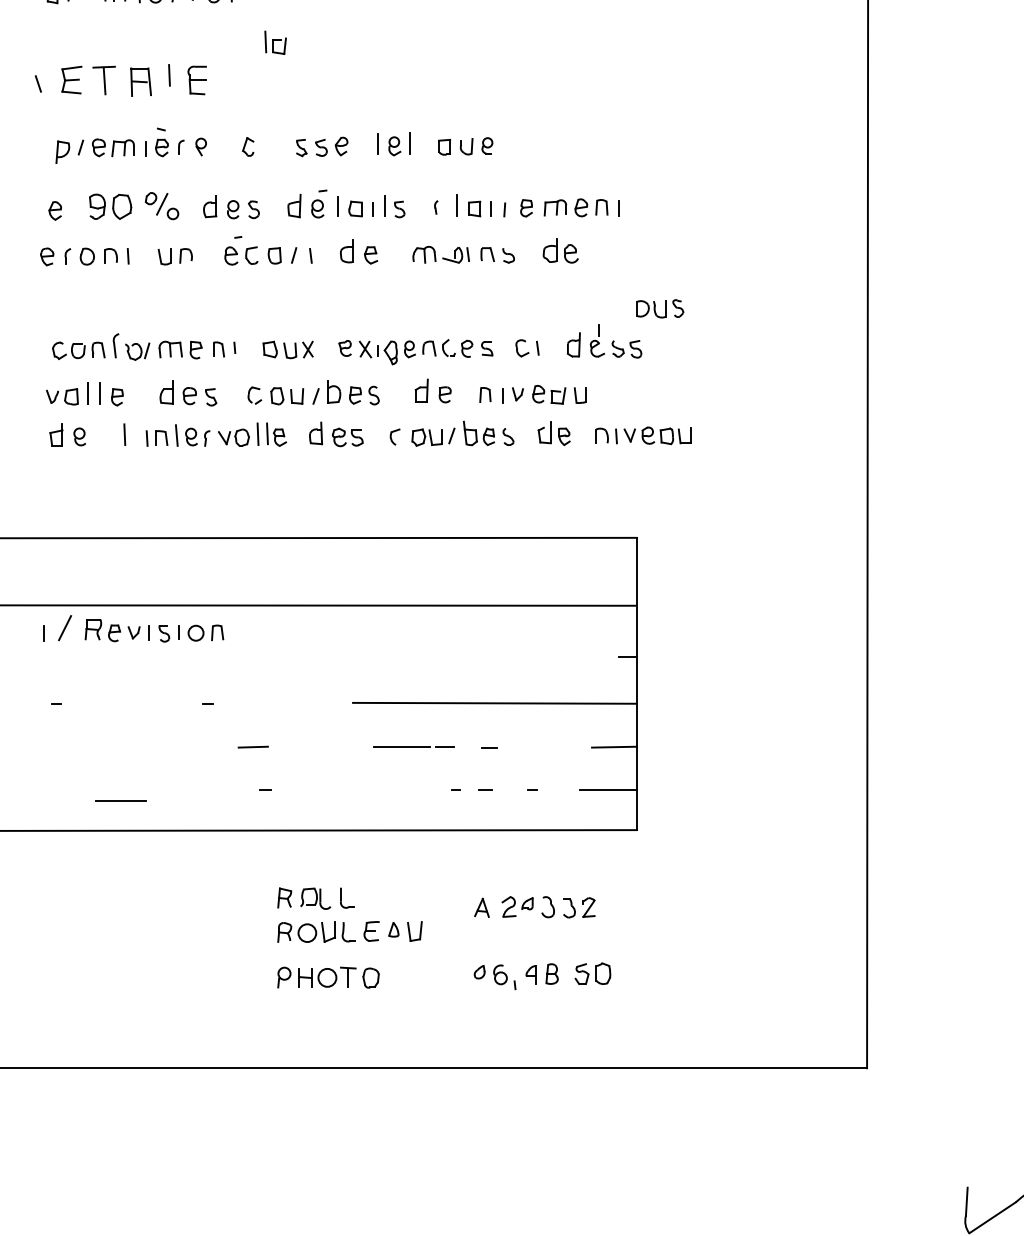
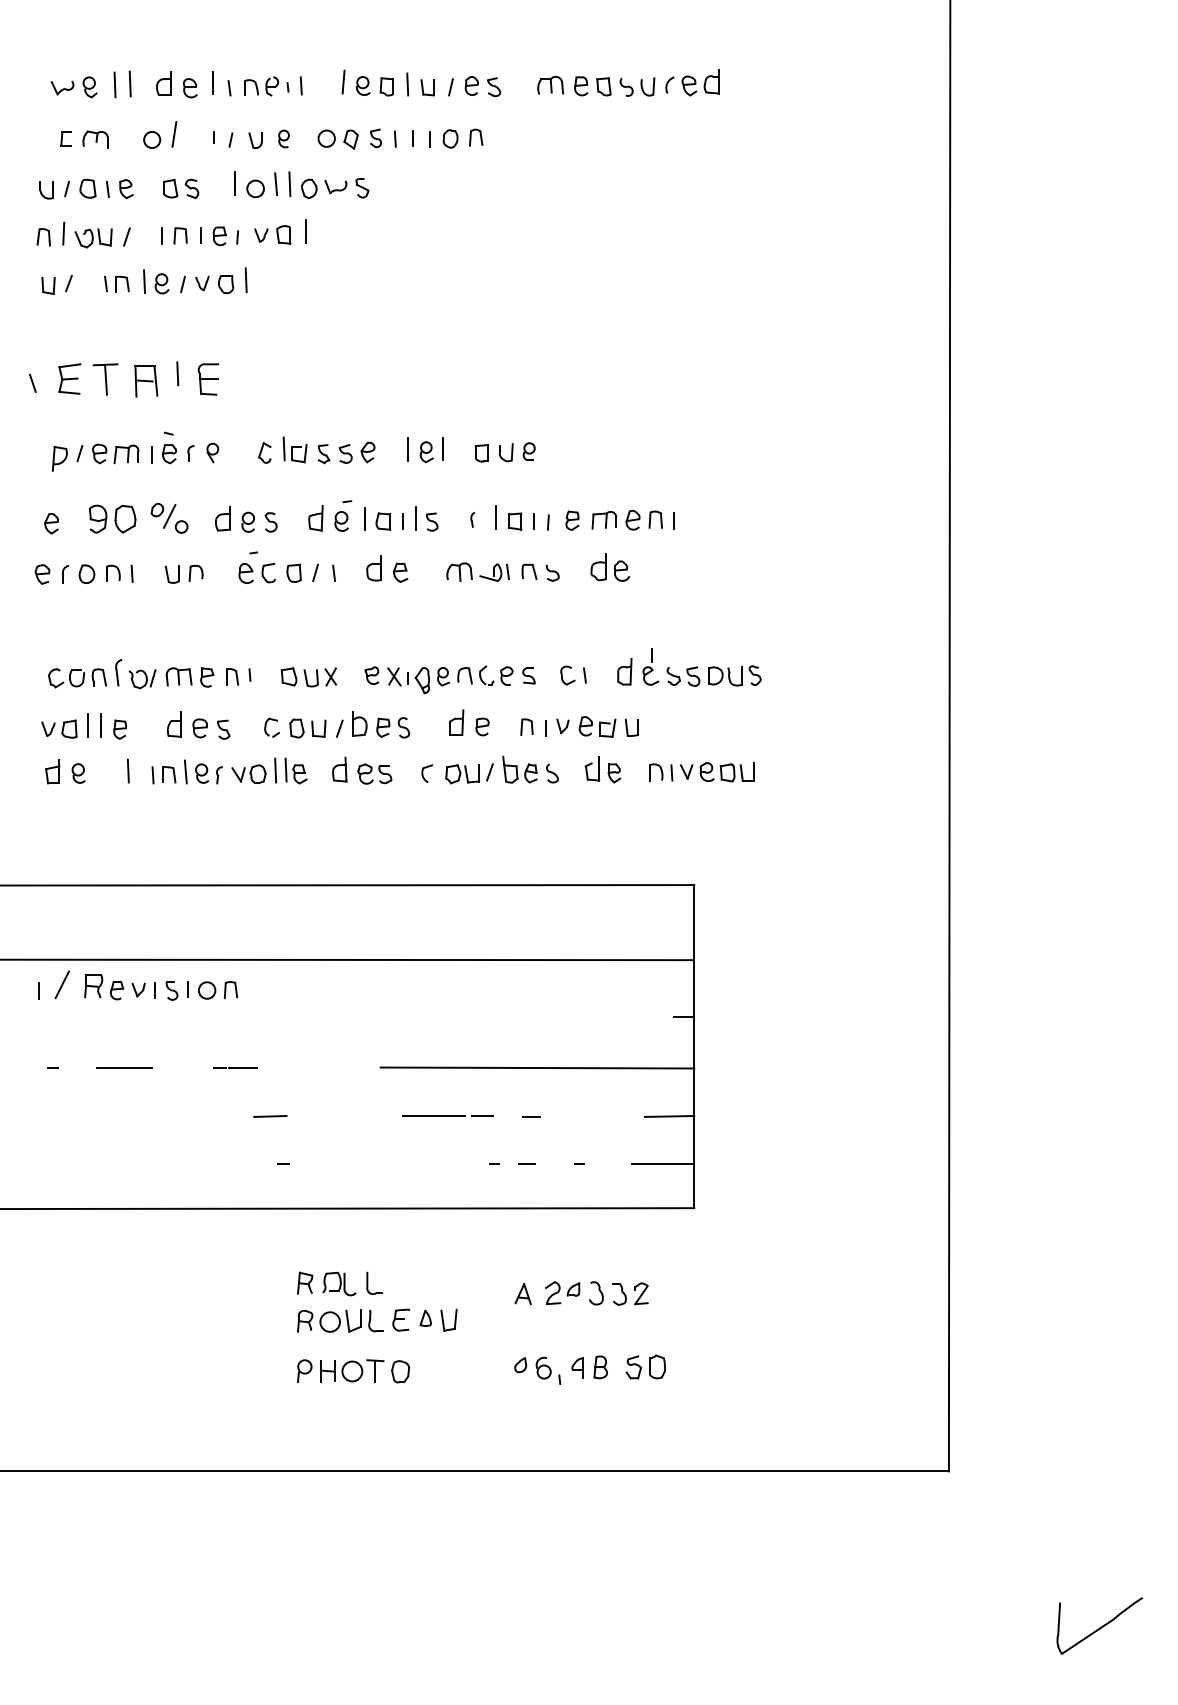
part: (275, 42) -> (294, 449), moved
part: (659, 308) -> (734, 675), moved
line: (228, 703) -> (242, 1068), added
line: (121, 799) -> (124, 1067), moved

